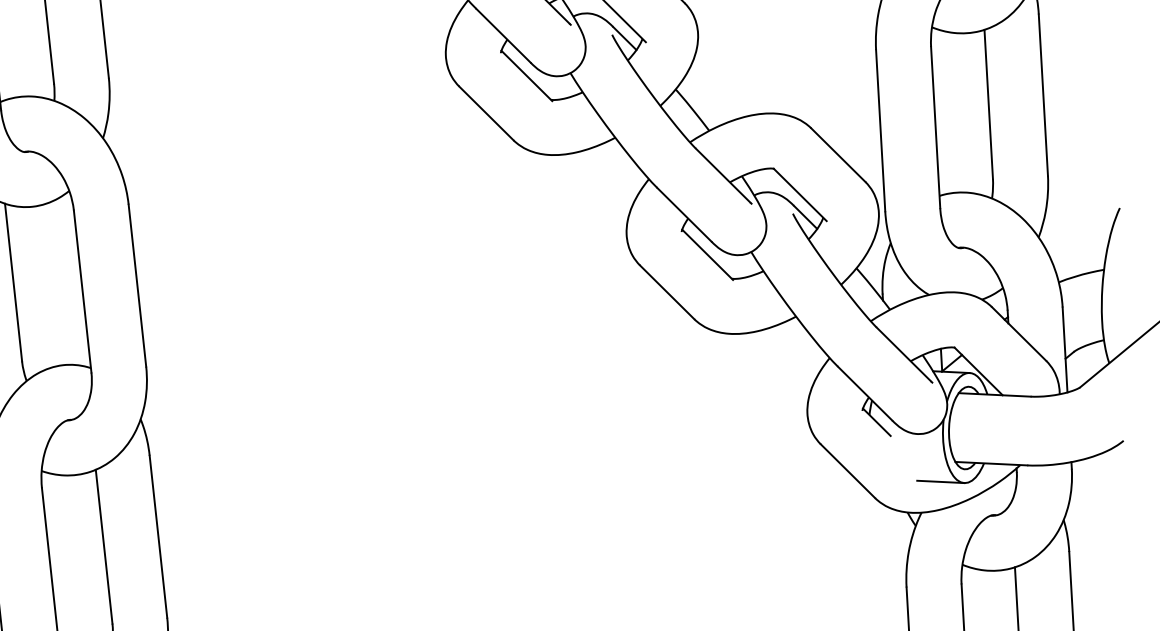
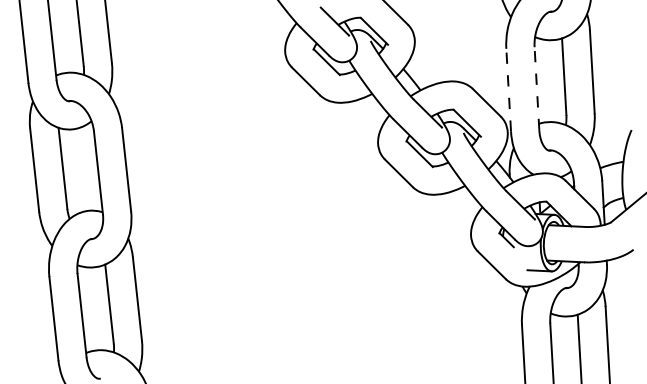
line: (934, 127) -> (536, 88), solid -> dashed
line: (880, 131) -> (508, 90), solid -> dashed

